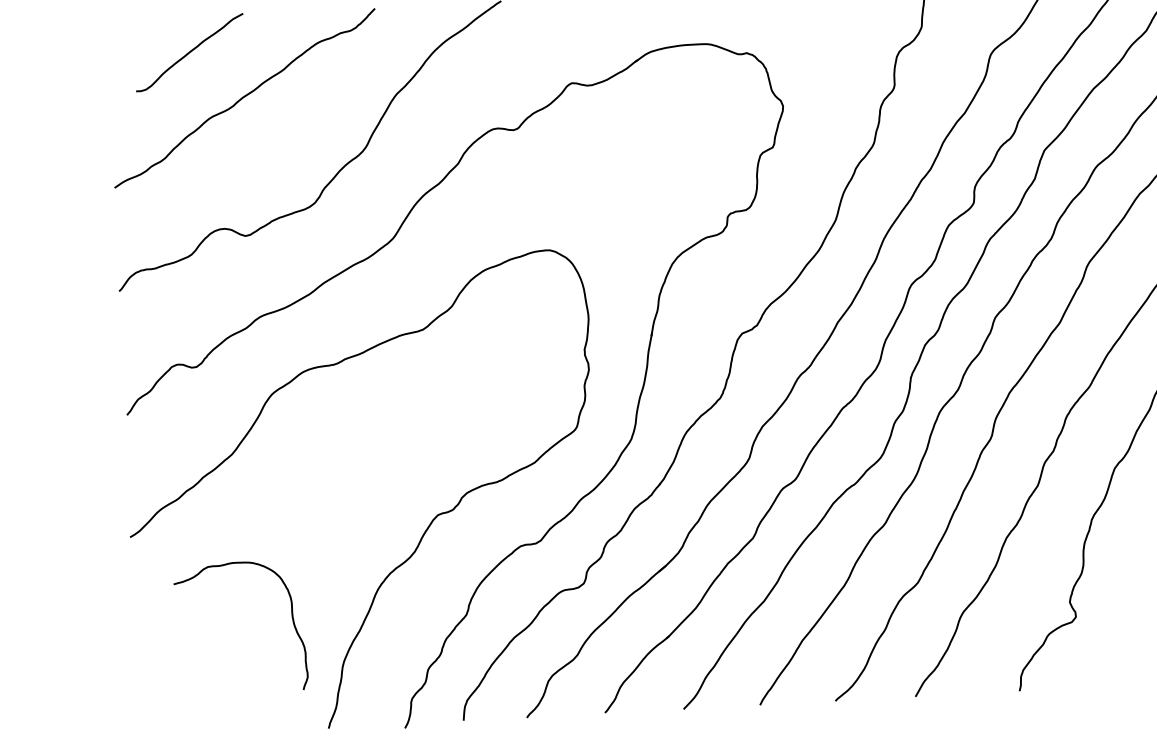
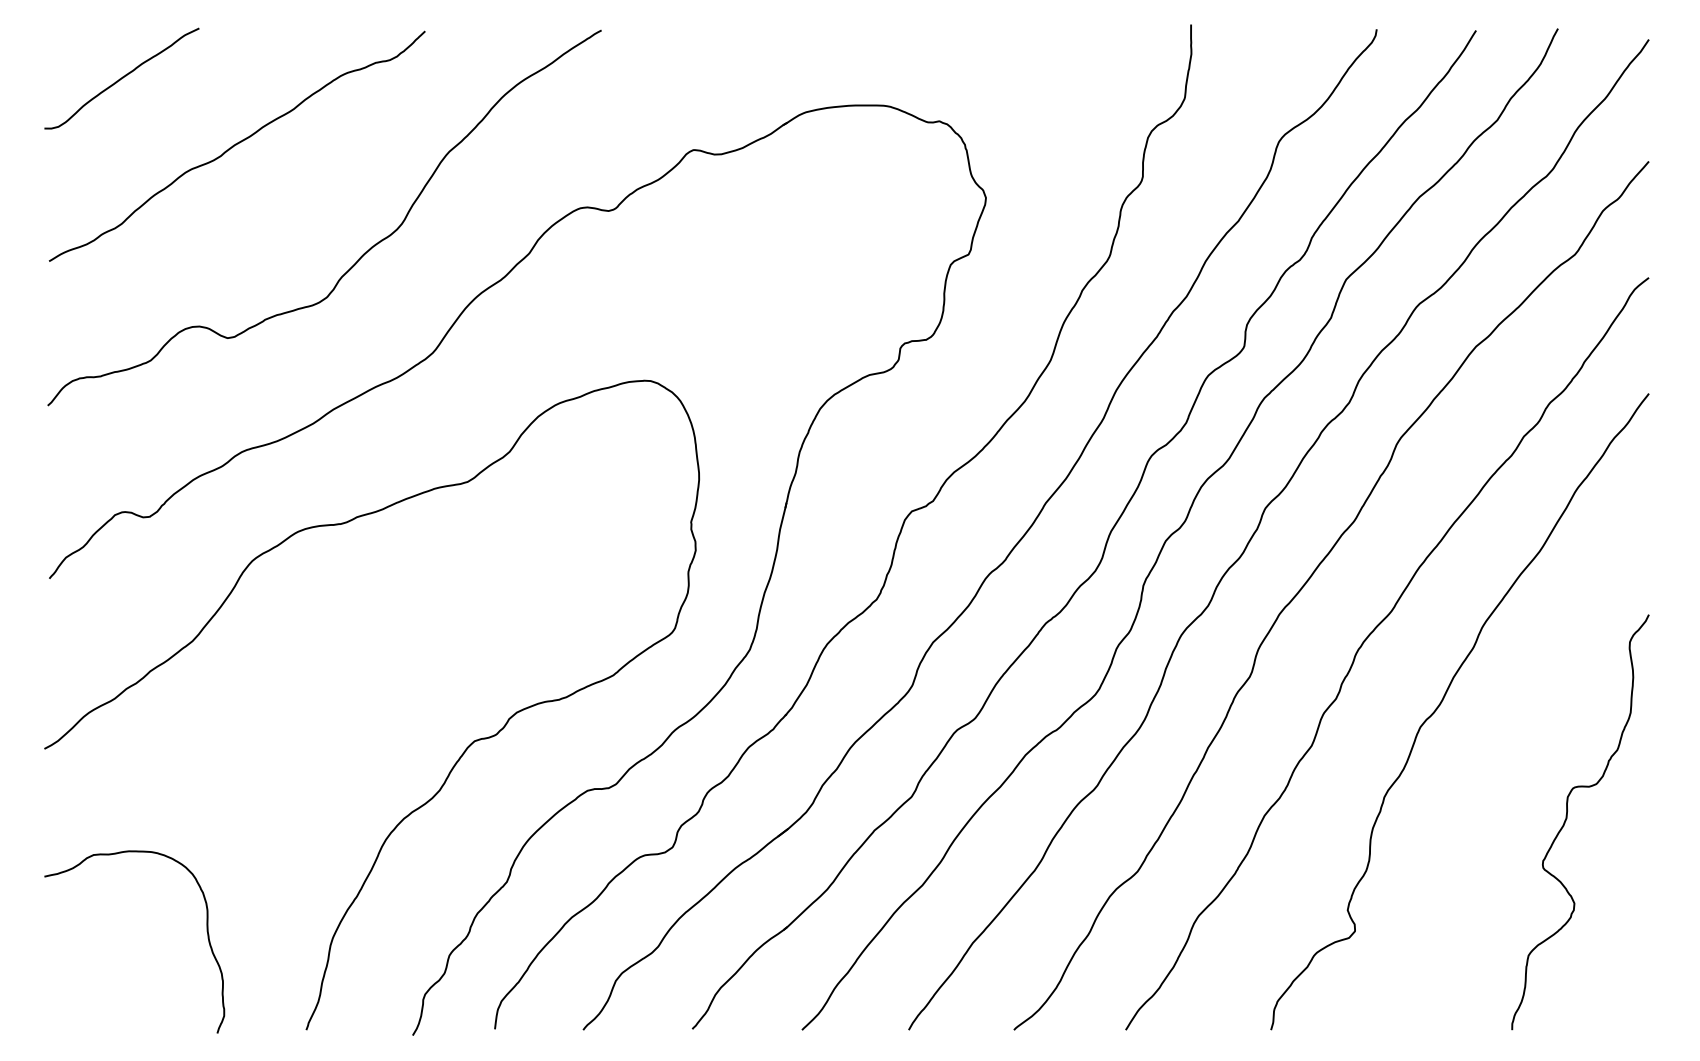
curve: (189, 52) -> (121, 78), moved
curve: (291, 617) -> (206, 931), moved

